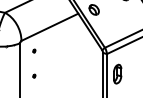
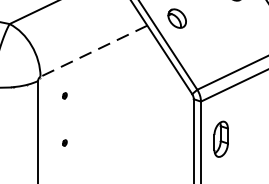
line: (49, 27) -> (93, 51), solid -> dashed

